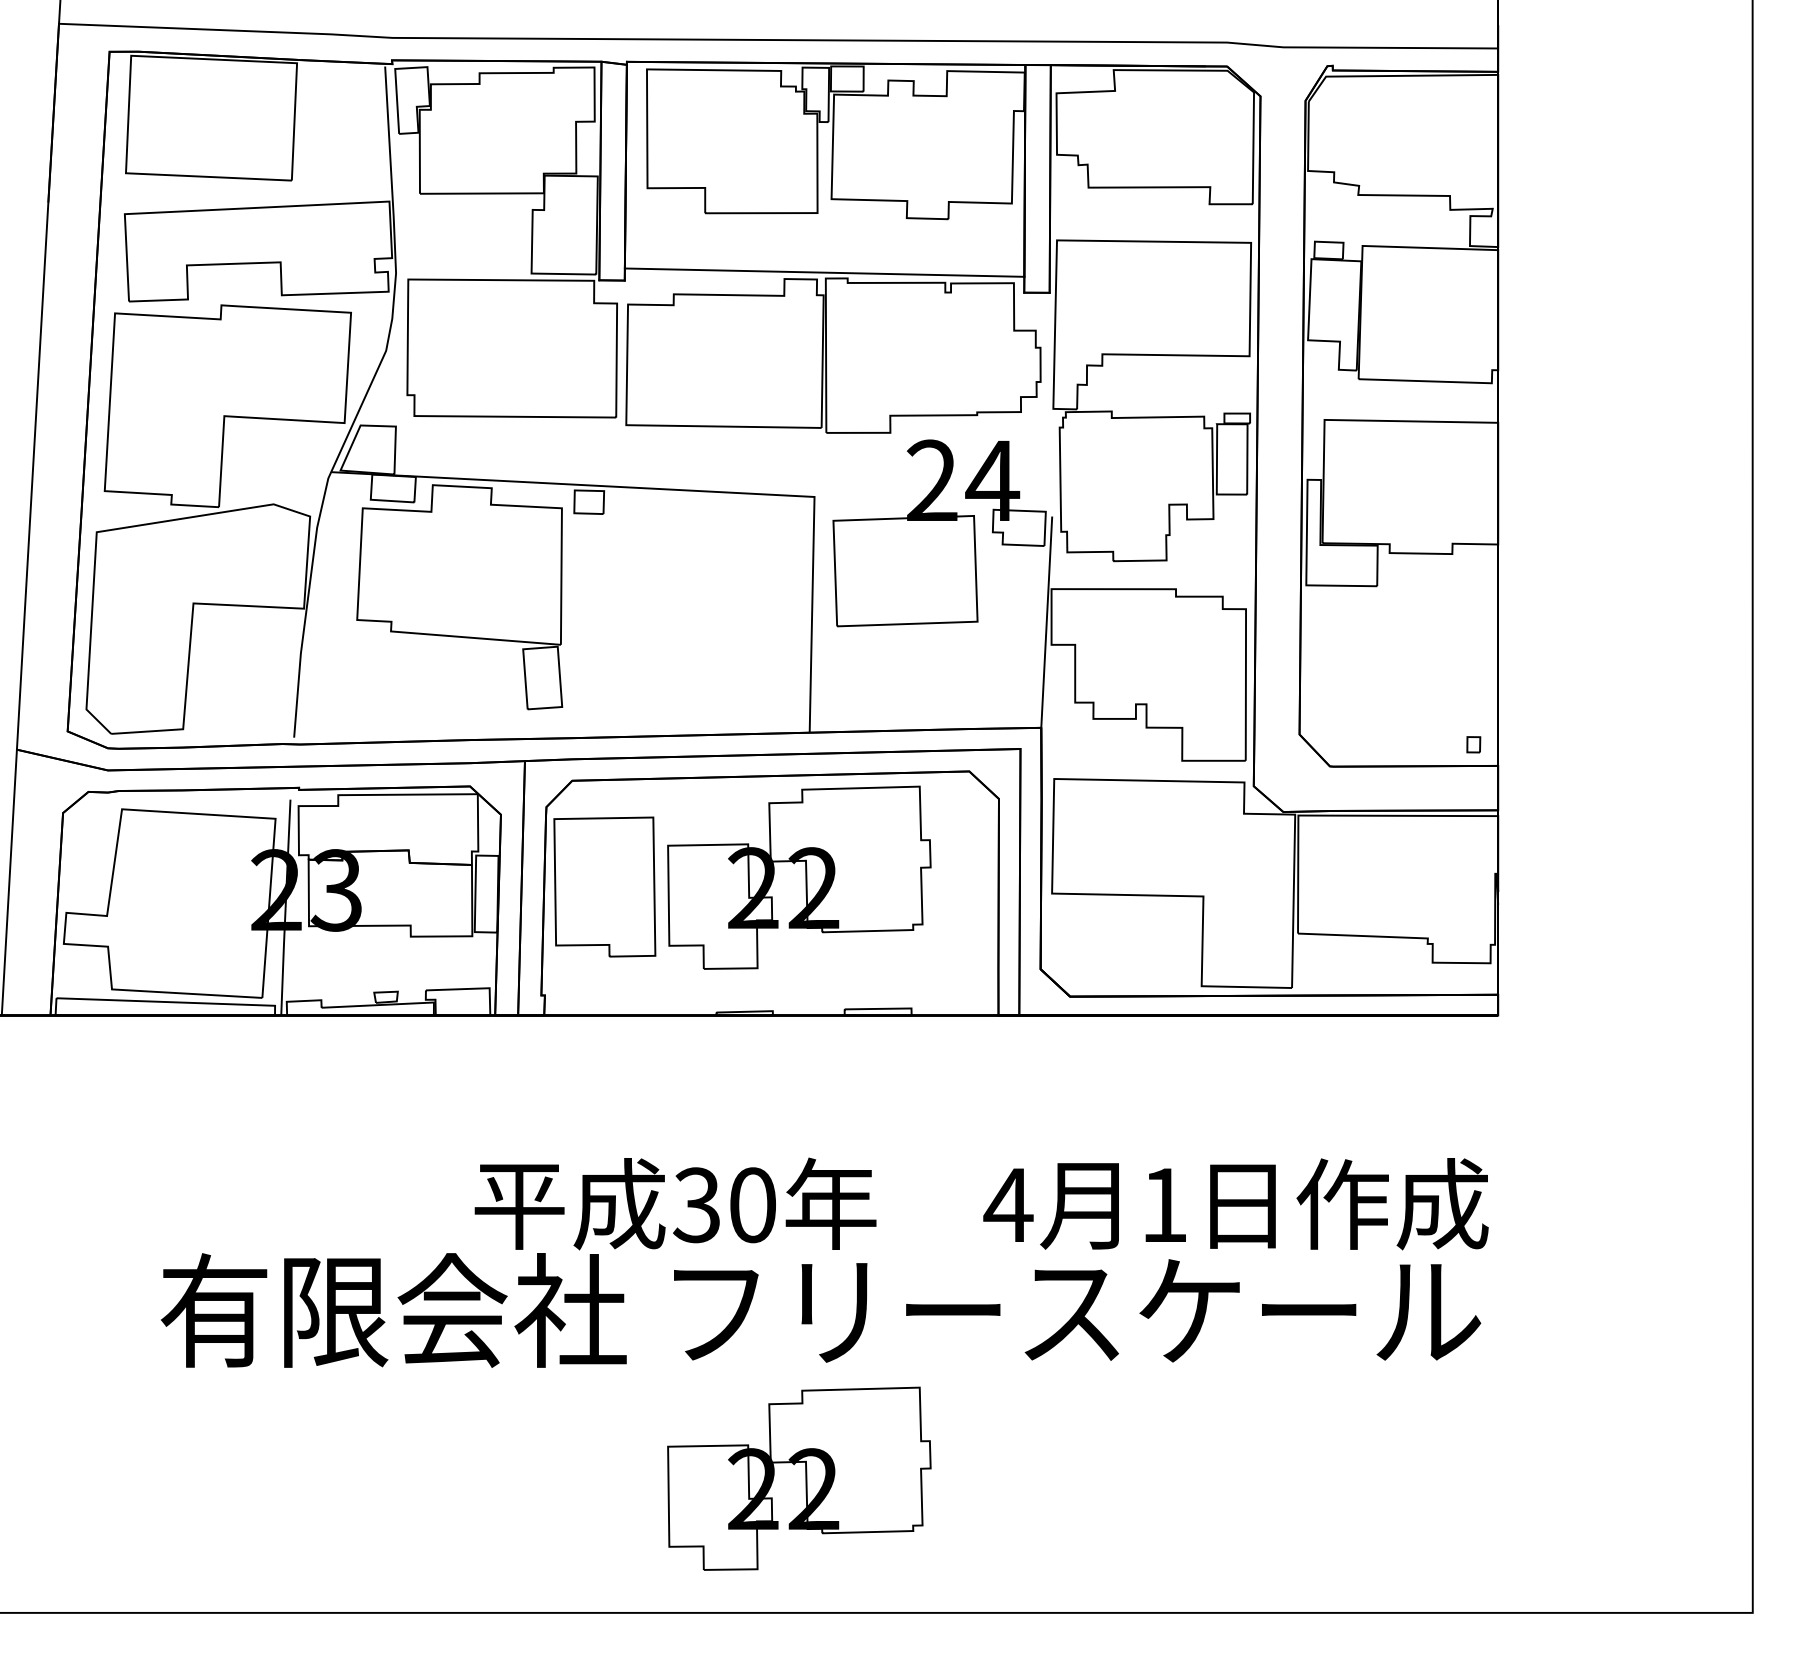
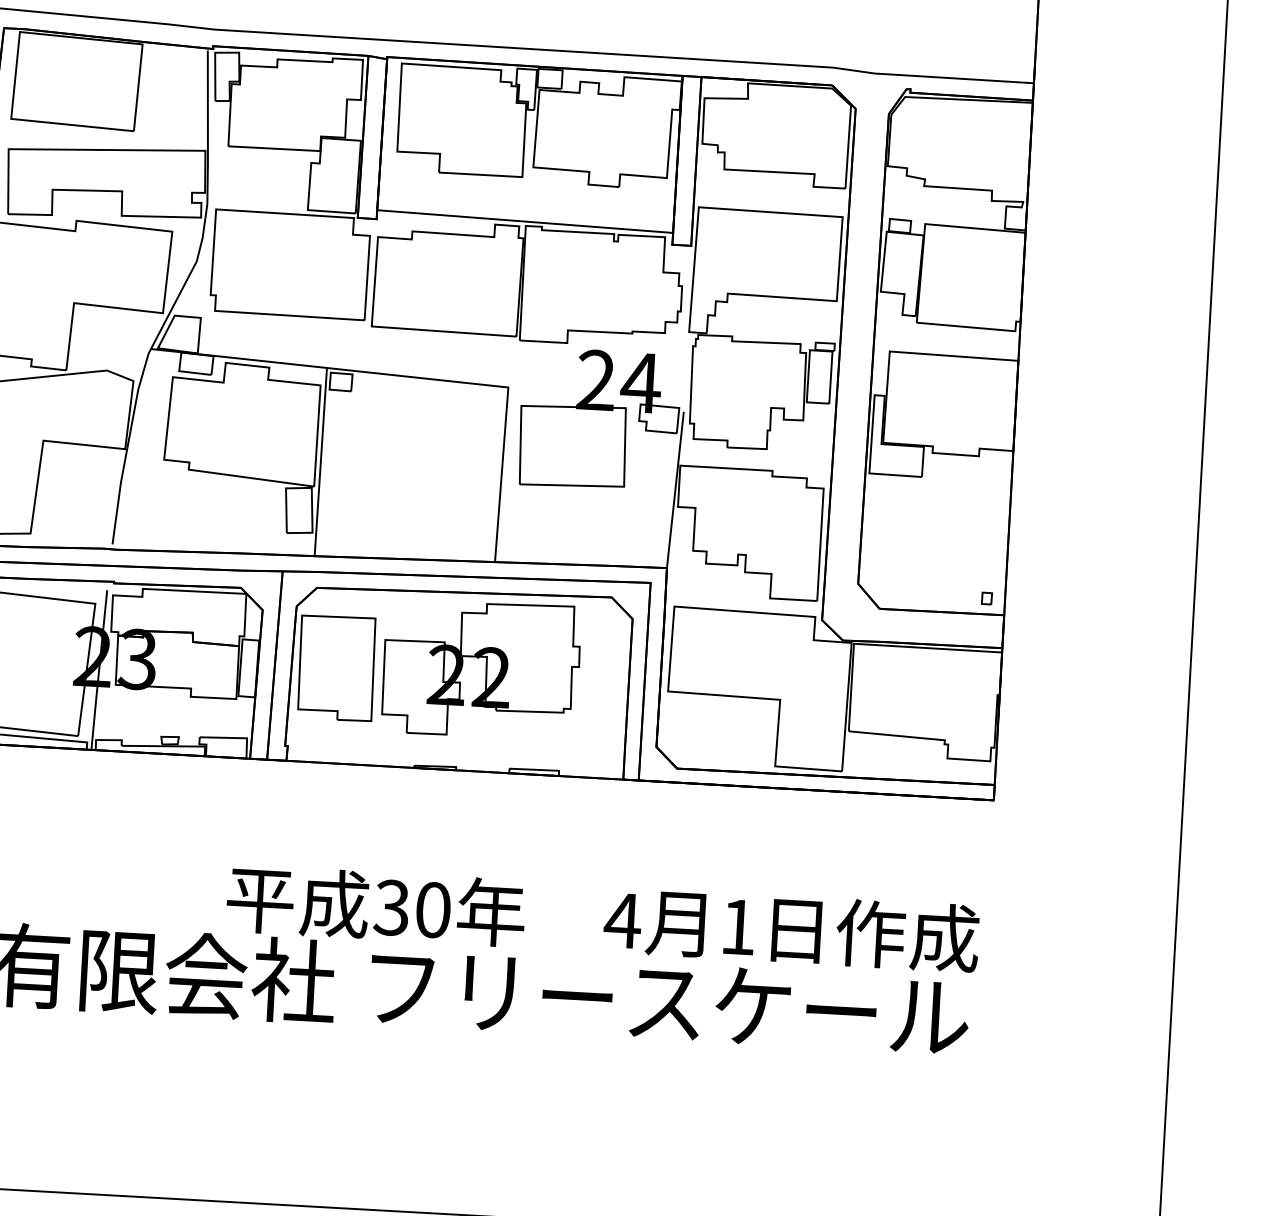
line: (567, 611) -> (320, 462), added
part: (799, 1478) -> (456, 1114), removed

